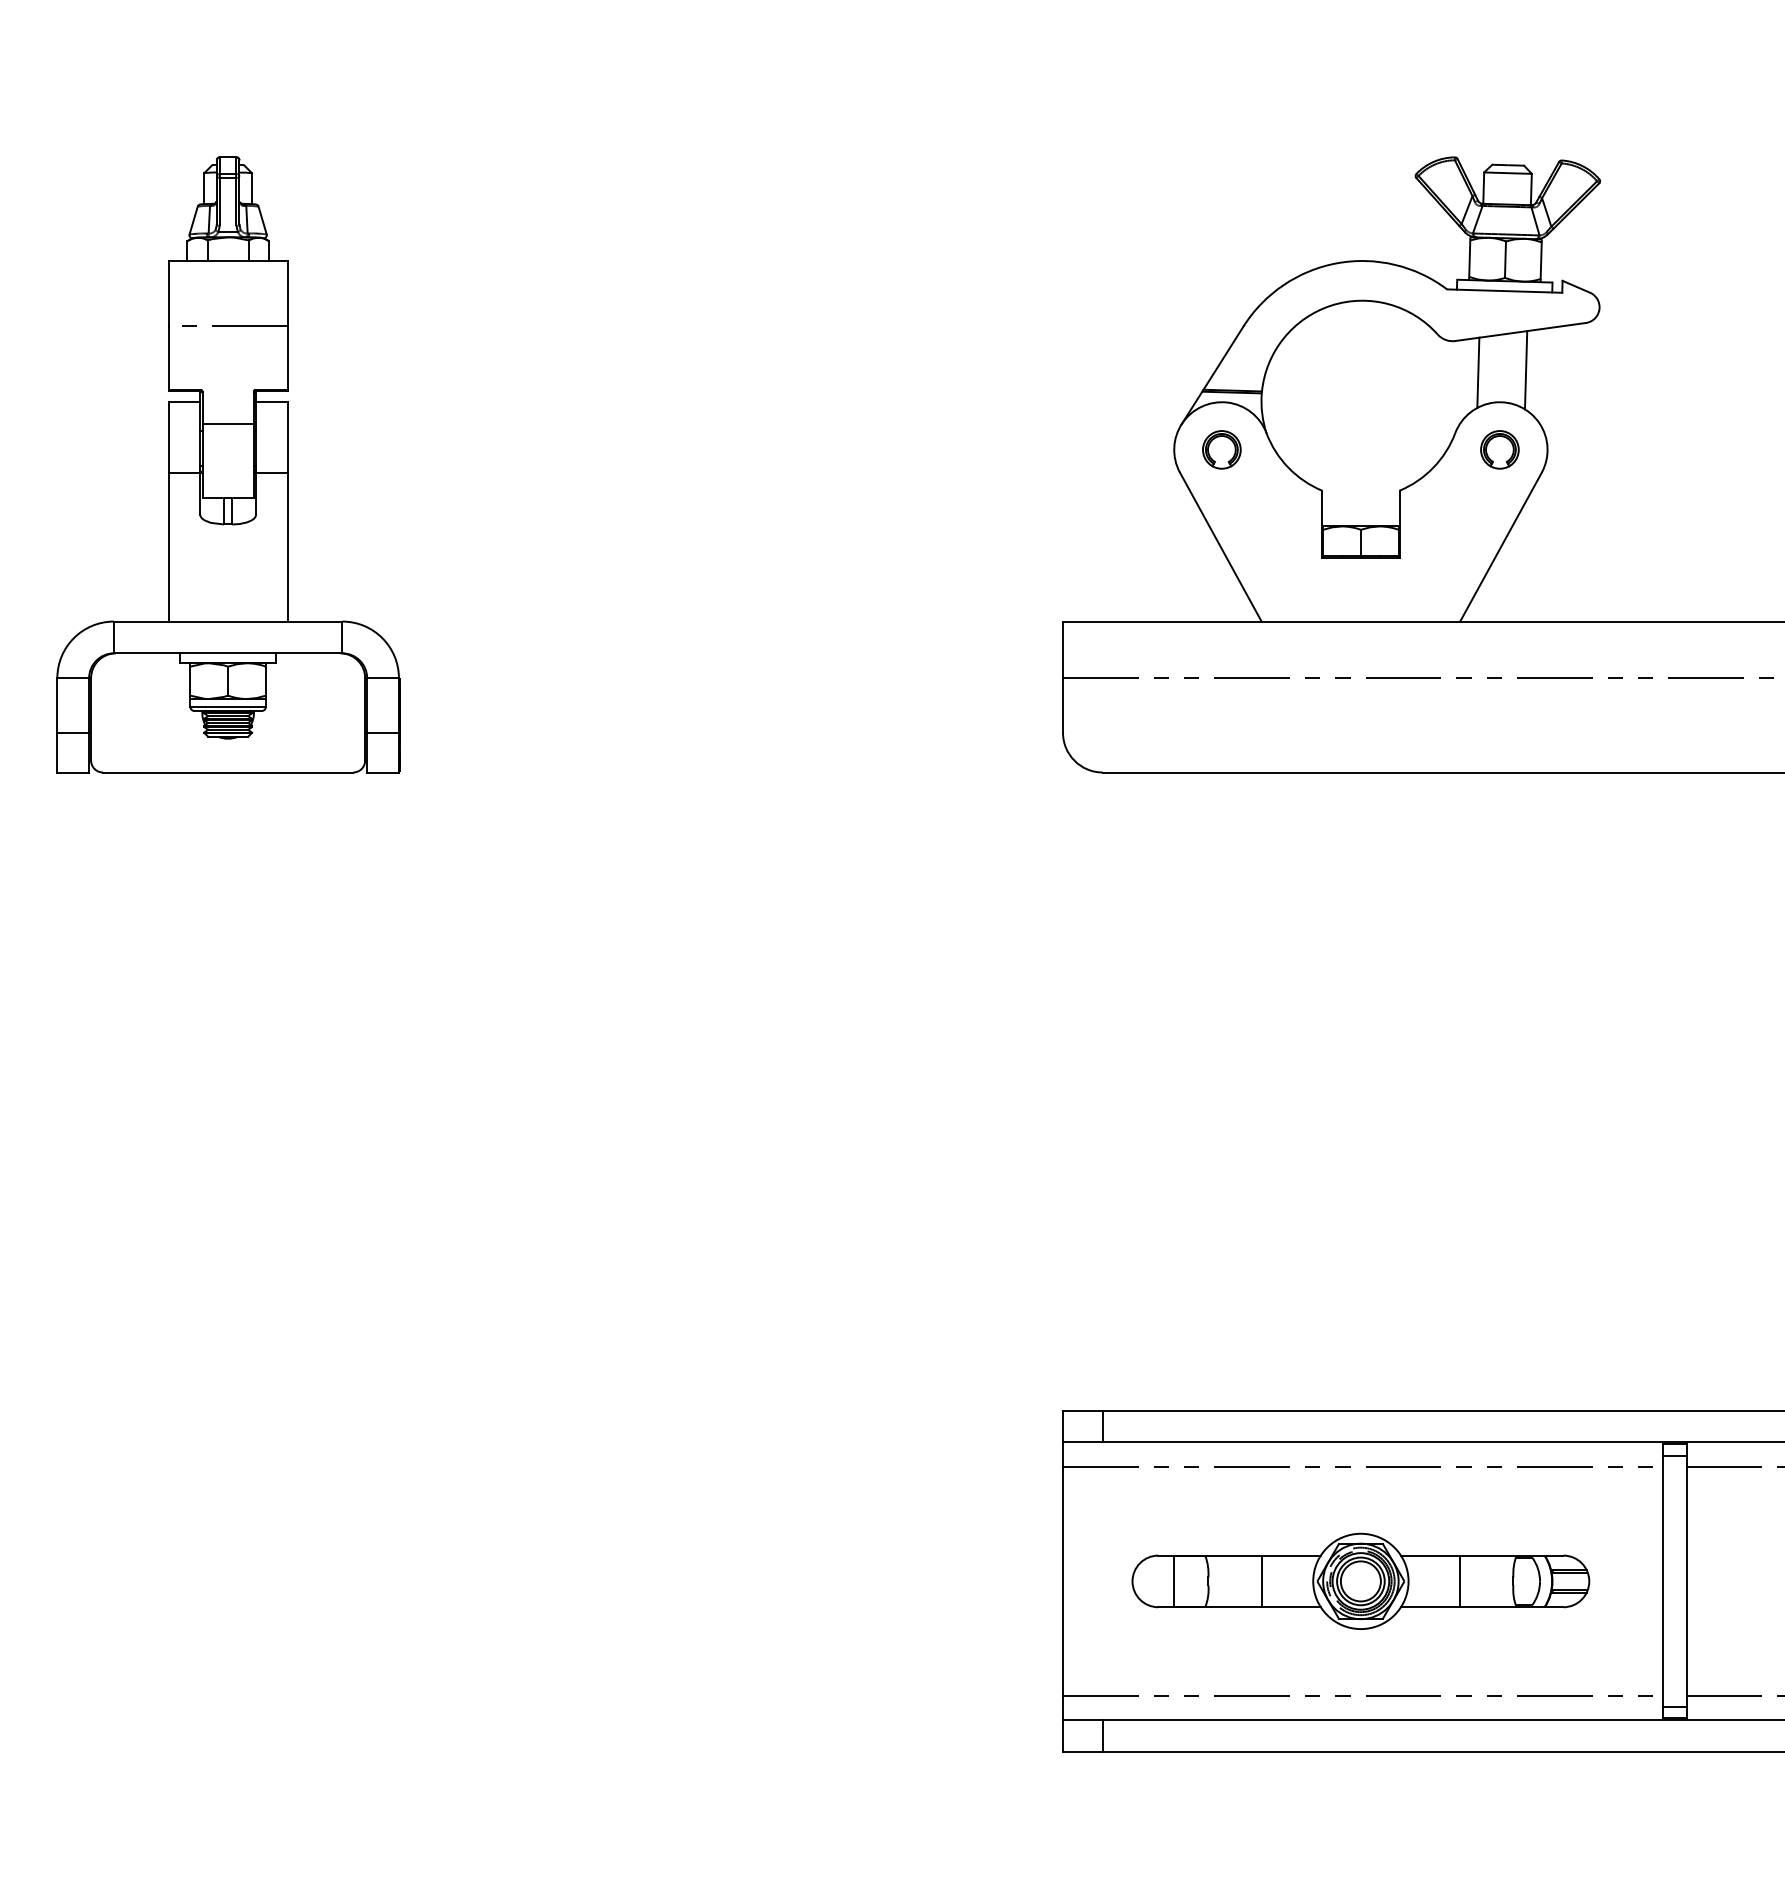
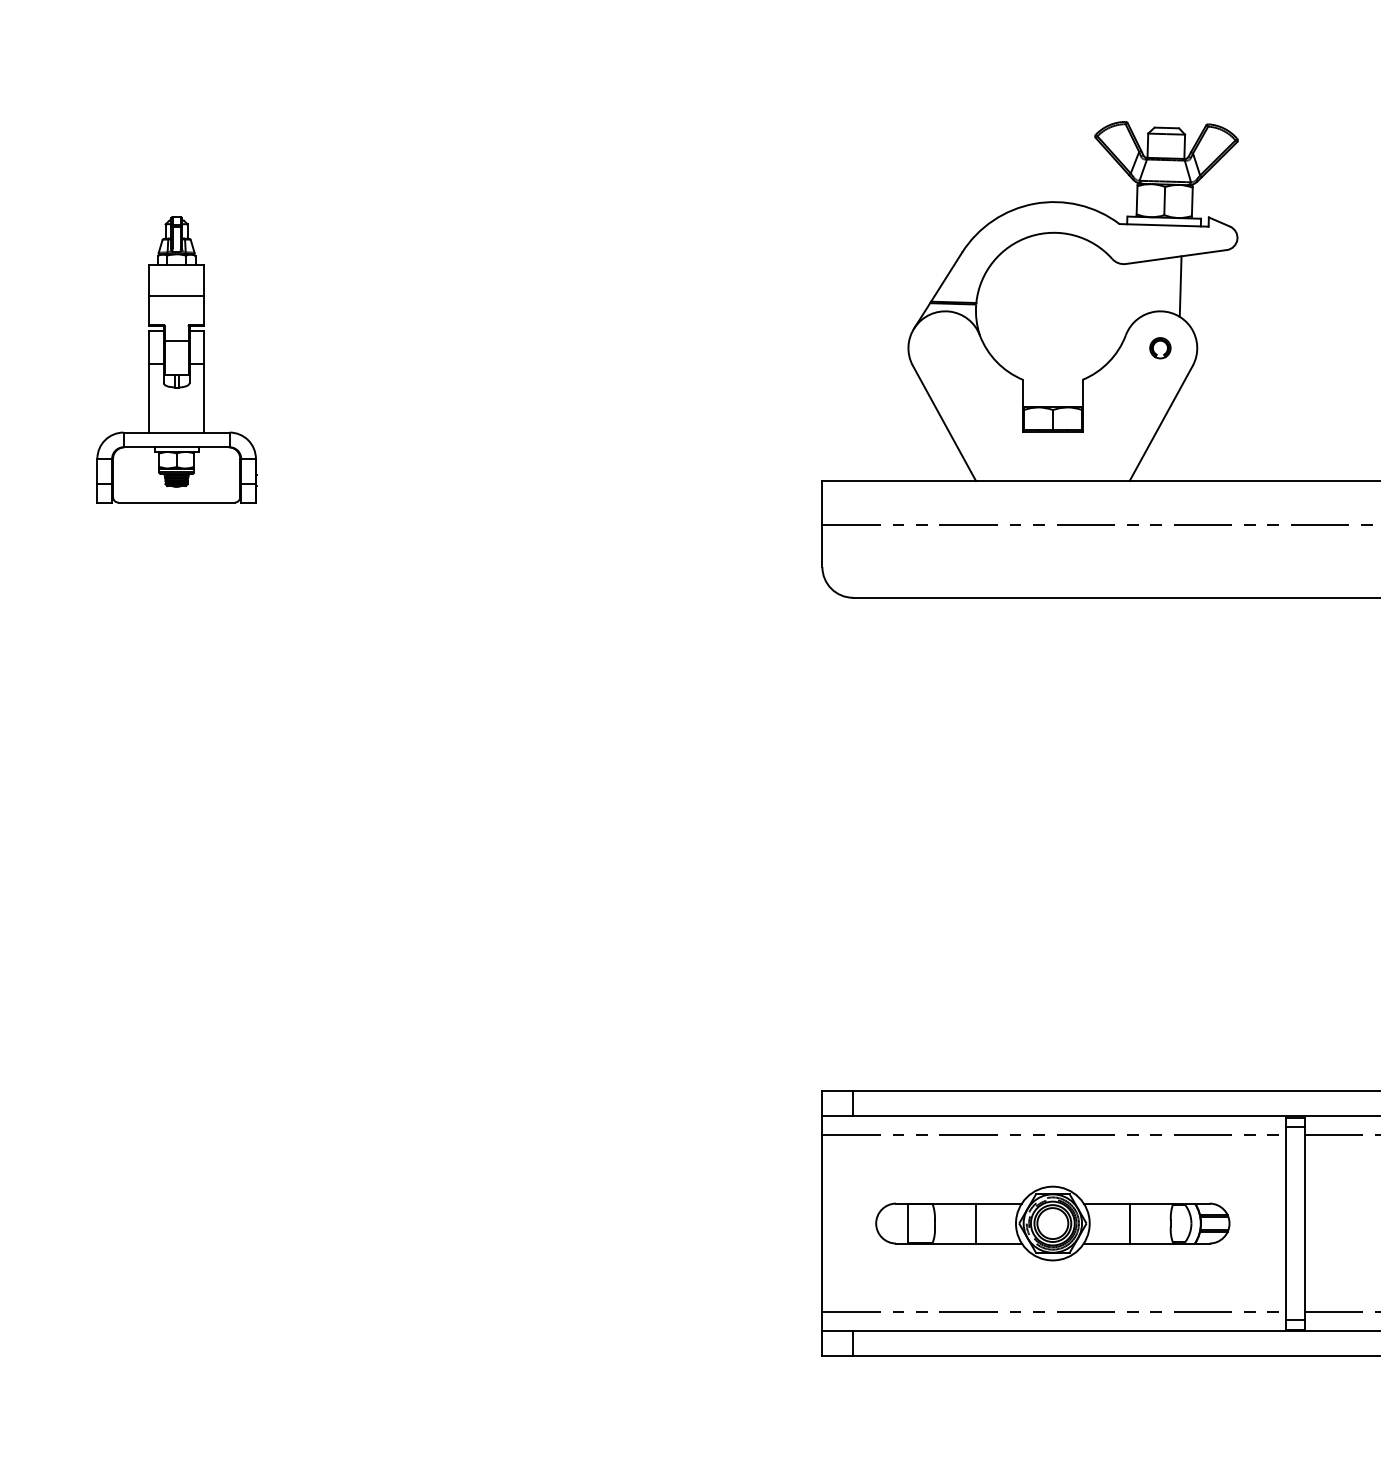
line: (1478, 372) -> (1143, 288), removed
part: (1221, 449) -> (945, 347), removed
part: (1499, 449) -> (1160, 347), size x0.7
part: (228, 464) -> (176, 359), size x0.6

